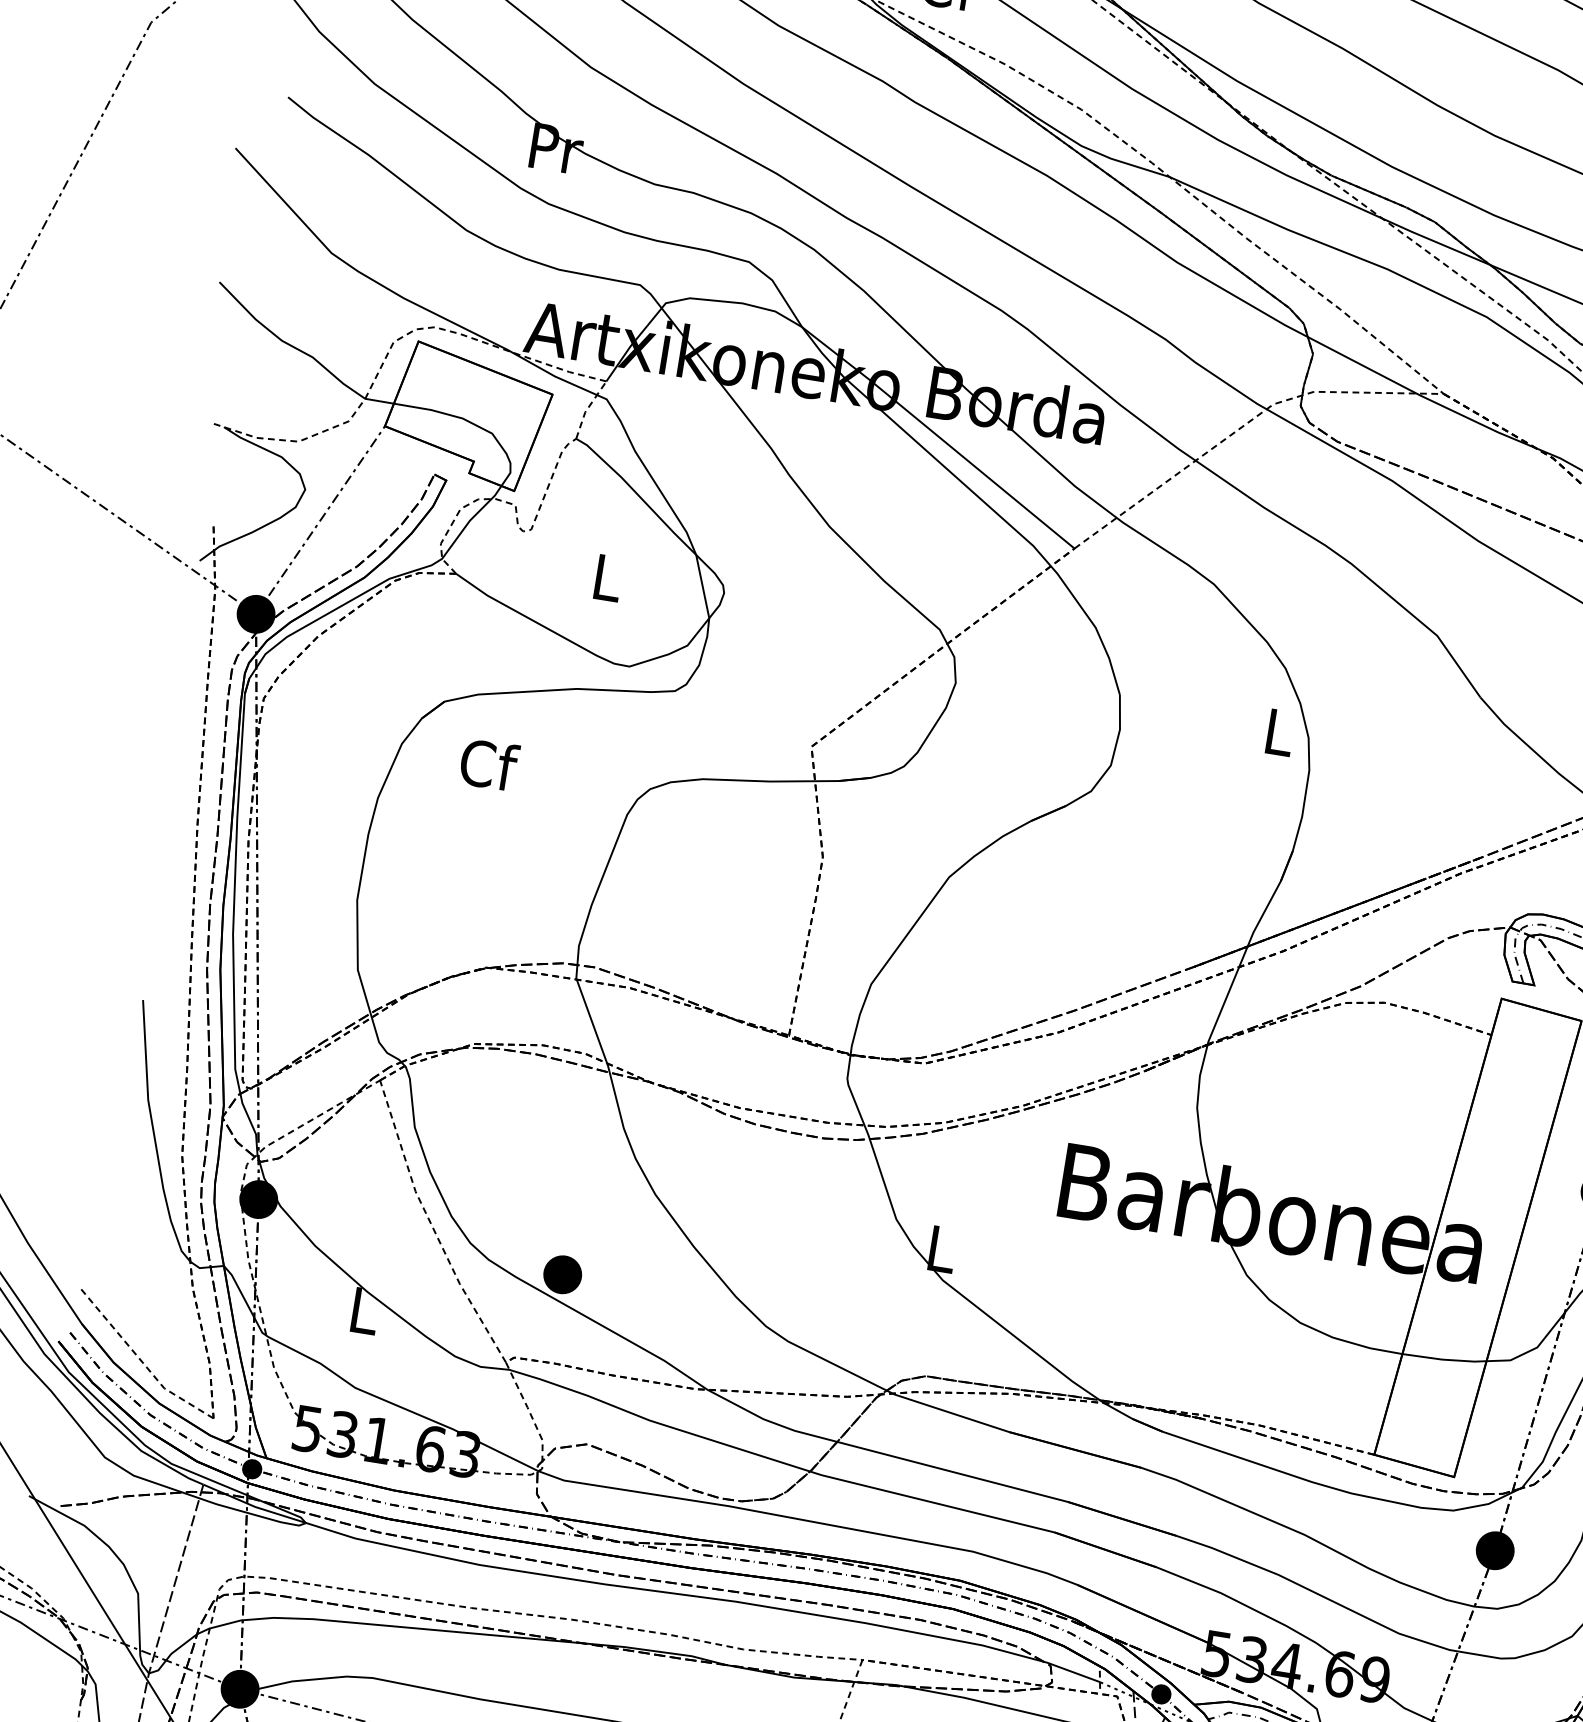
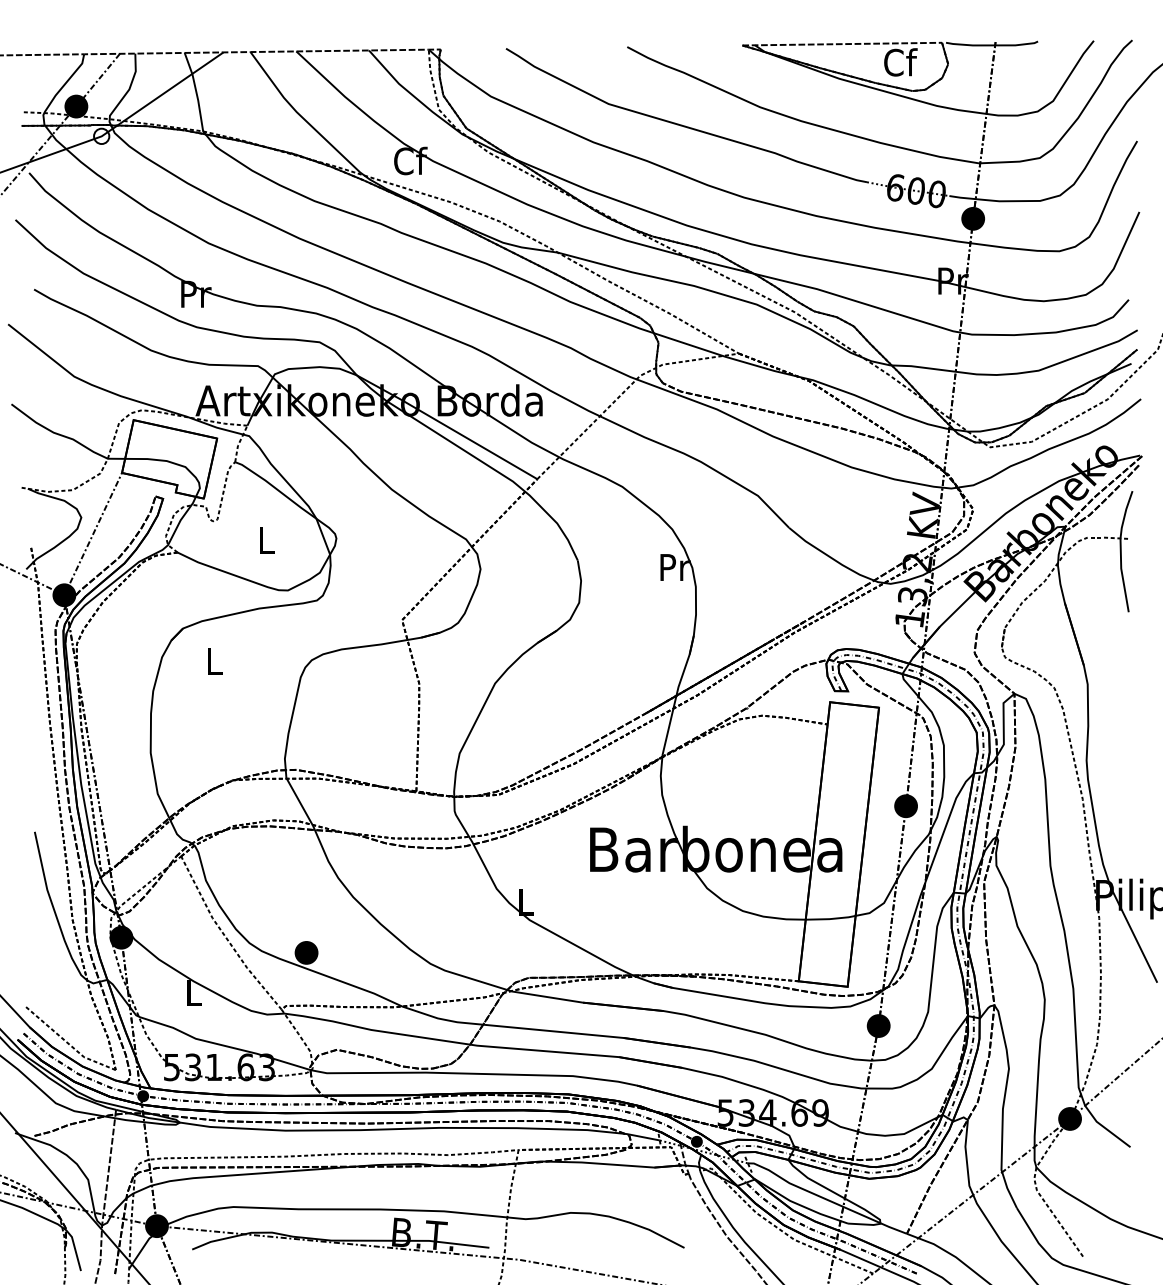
text: (1280, 732) -> (675, 567), L -> Pr
text: (489, 765) -> (215, 661), Cf -> L

